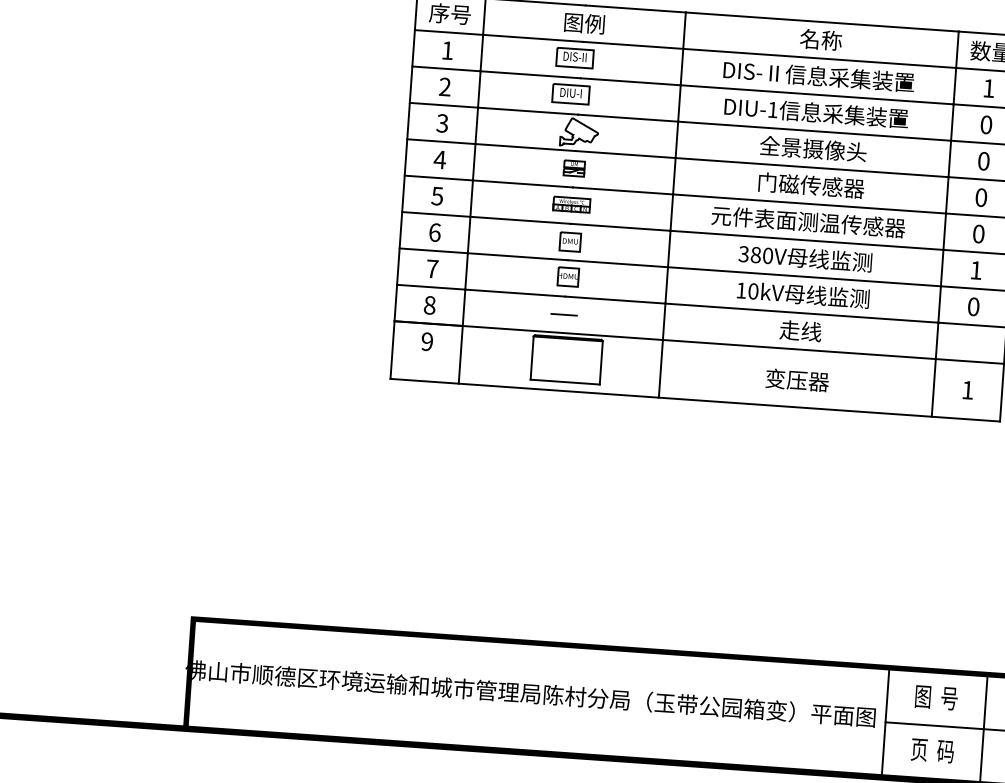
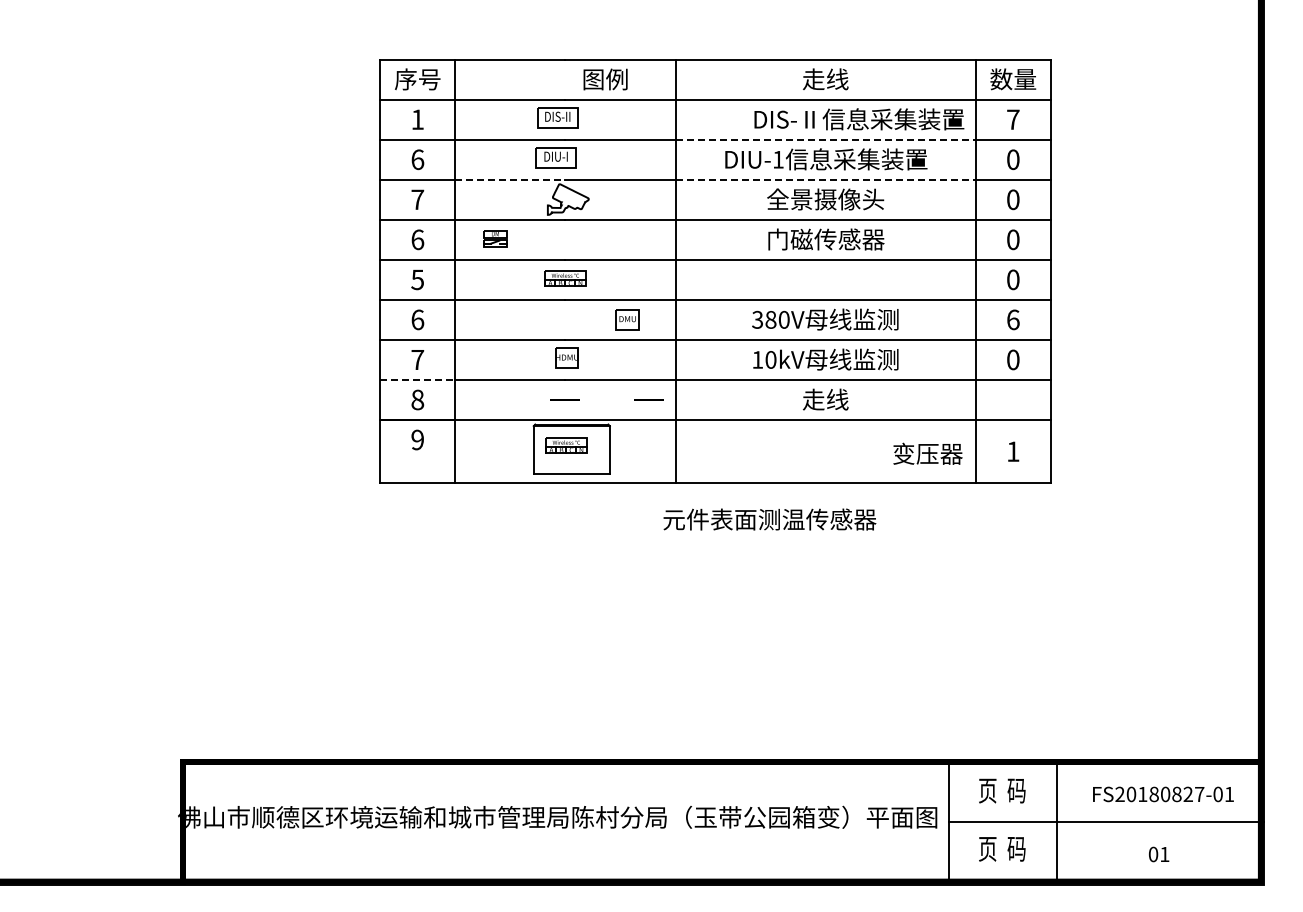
text: (584, 23) -> (605, 79), moved
text: (820, 40) -> (825, 79), 名称 -> 走线
text: (819, 76) -> (859, 119), moved
text: (444, 86) -> (417, 159), 2 -> 6
text: (989, 88) -> (1013, 119), 1 -> 7
line: (817, 94) -> (826, 139), solid -> dashed
line: (528, 110) -> (510, 179), solid -> dashed
text: (442, 123) -> (417, 199), 3 -> 7
line: (815, 130) -> (826, 179), solid -> dashed
text: (439, 159) -> (417, 239), 4 -> 6
part: (574, 168) -> (495, 238), moved
text: (808, 221) -> (769, 519), moved
part: (570, 241) -> (627, 319), moved
text: (976, 270) -> (1013, 319), 1 -> 6
line: (430, 286) -> (417, 379), solid -> dashed
line: (639, 319) -> (648, 399), added
part: (562, 356) -> (566, 445), added
text: (797, 379) -> (927, 453), moved
text: (936, 697) -> (1002, 790), 图  号 -> 页  码

